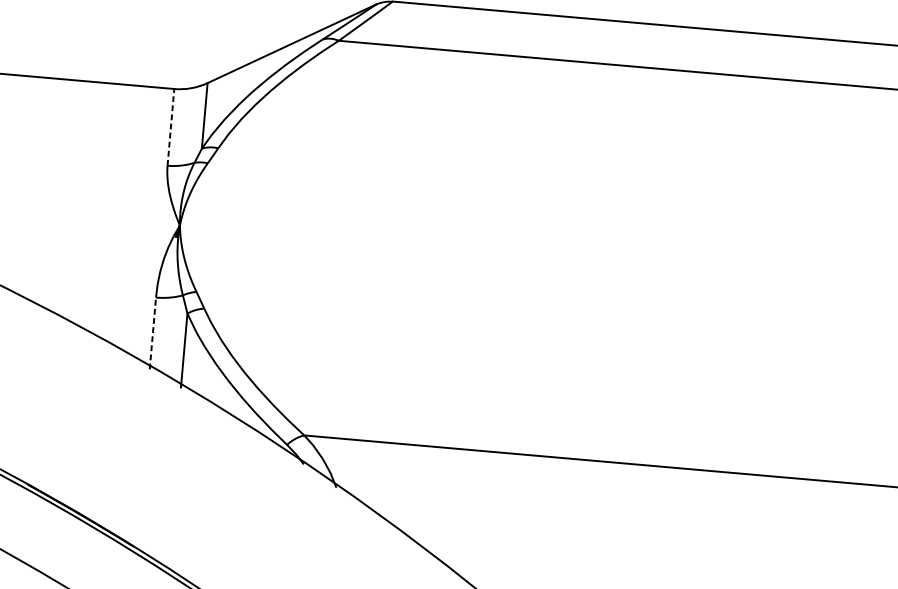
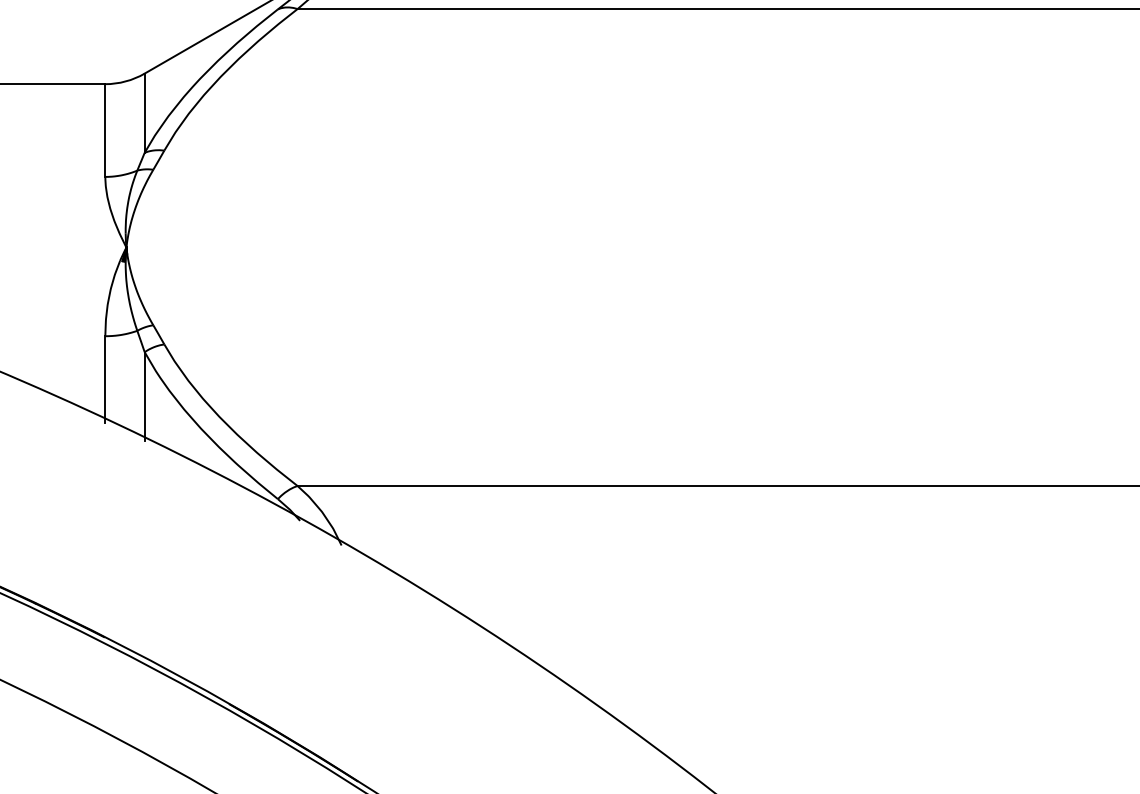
line: (171, 127) -> (105, 130), dashed -> solid
line: (153, 333) -> (105, 379), dashed -> solid

